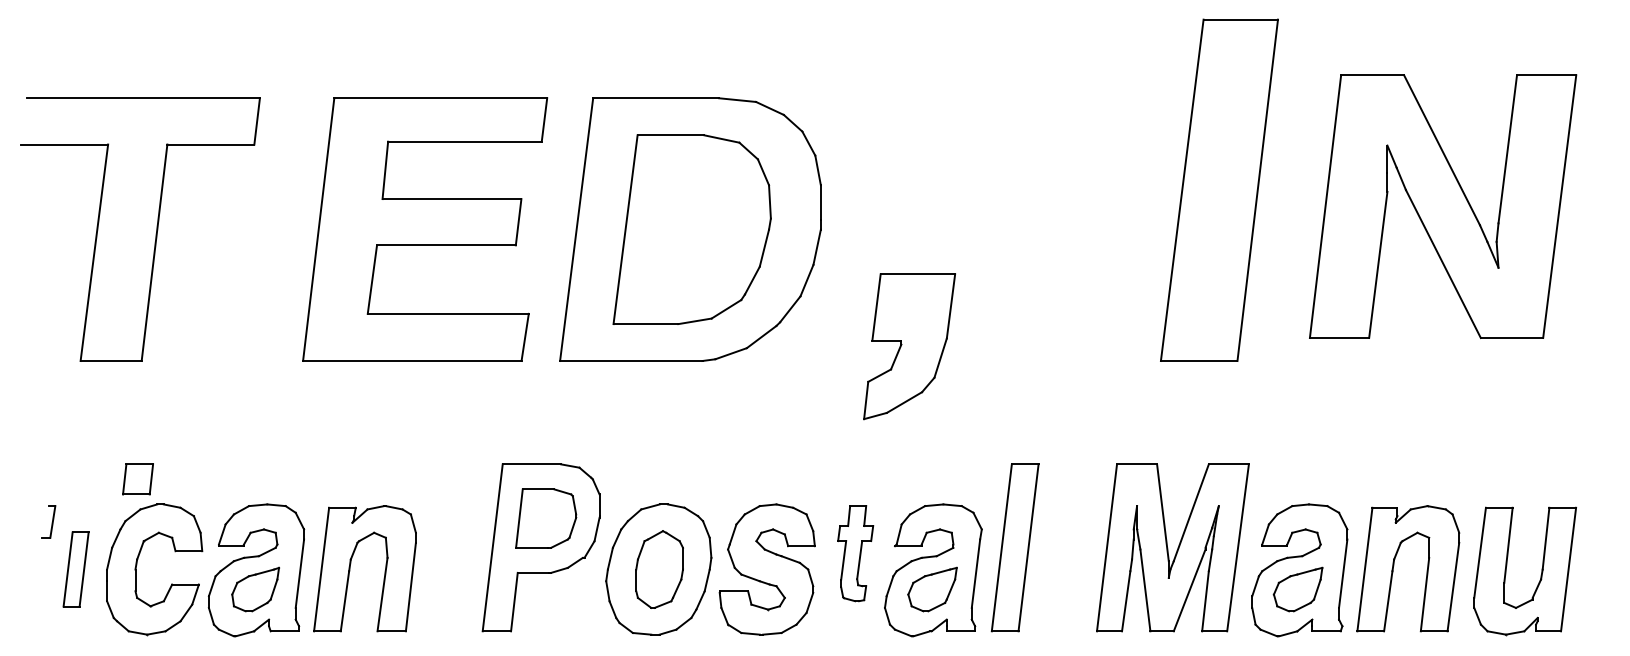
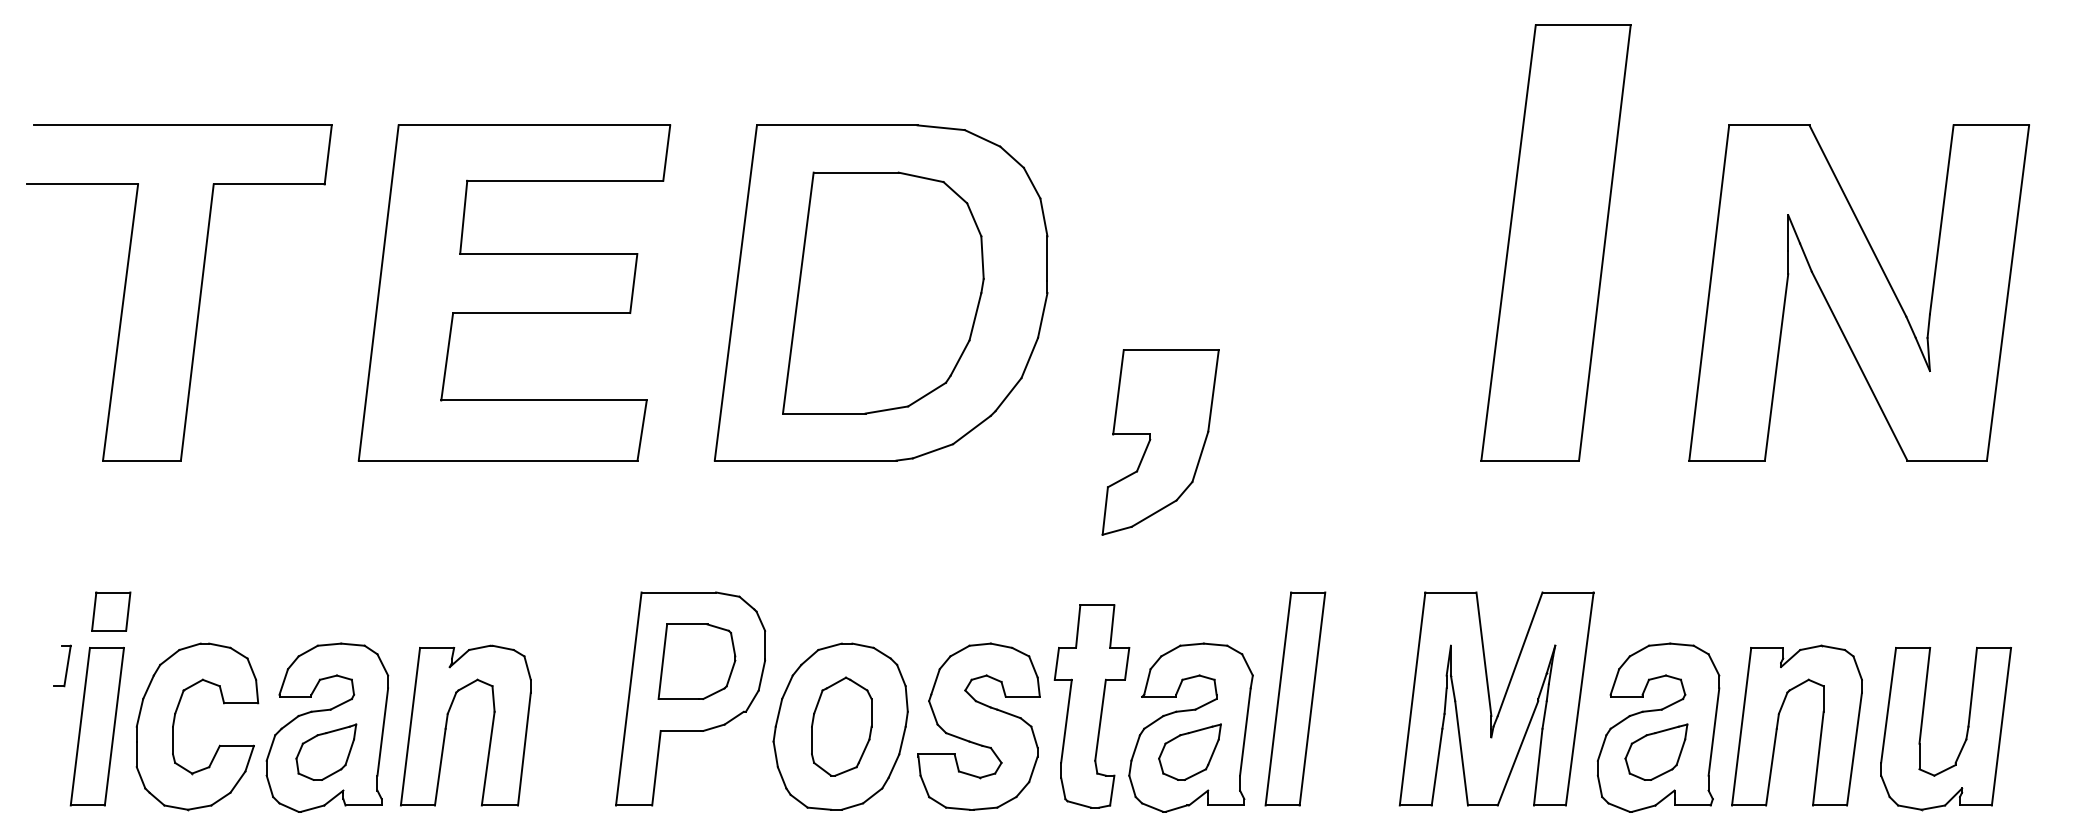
part: (1443, 206) -> (1859, 292), moved
part: (425, 229) -> (514, 292), moved
part: (137, 479) -> (110, 611), moved
part: (855, 553) -> (1091, 706), size x1.67
part: (75, 569) -> (96, 726), size x1.67

